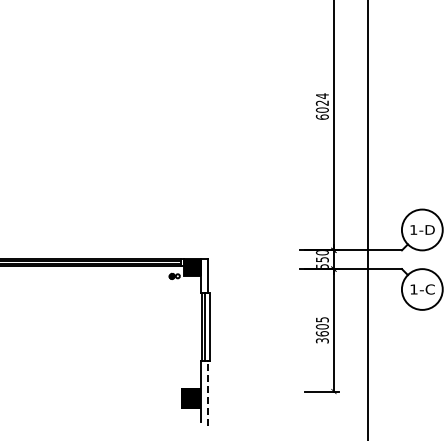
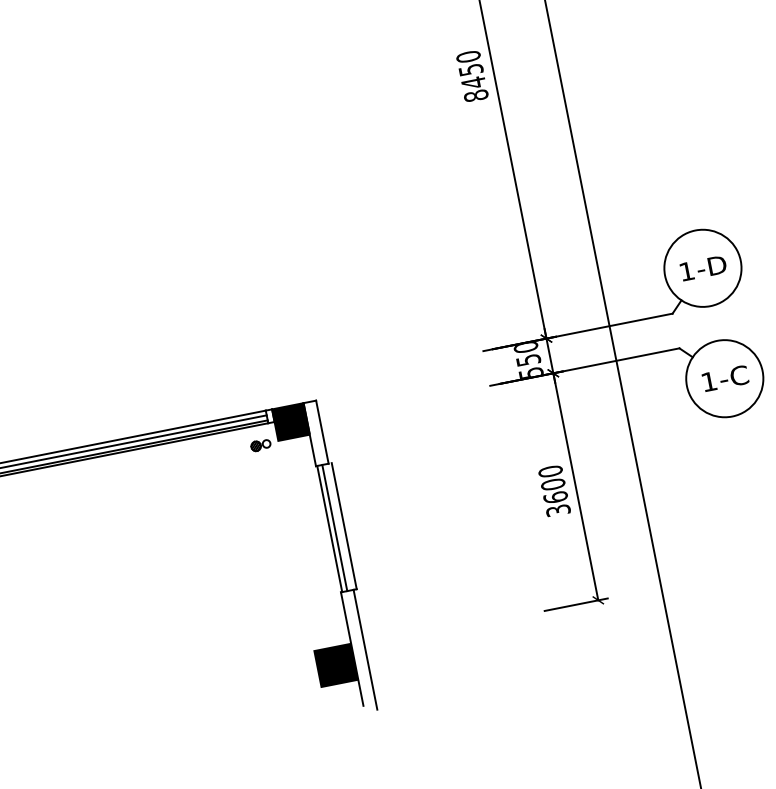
text: (321, 106) -> (470, 76), 6024 -> 8450
text: (321, 319) -> (548, 471), 3605 -> 3600
line: (208, 392) -> (366, 648), dashed -> solid

